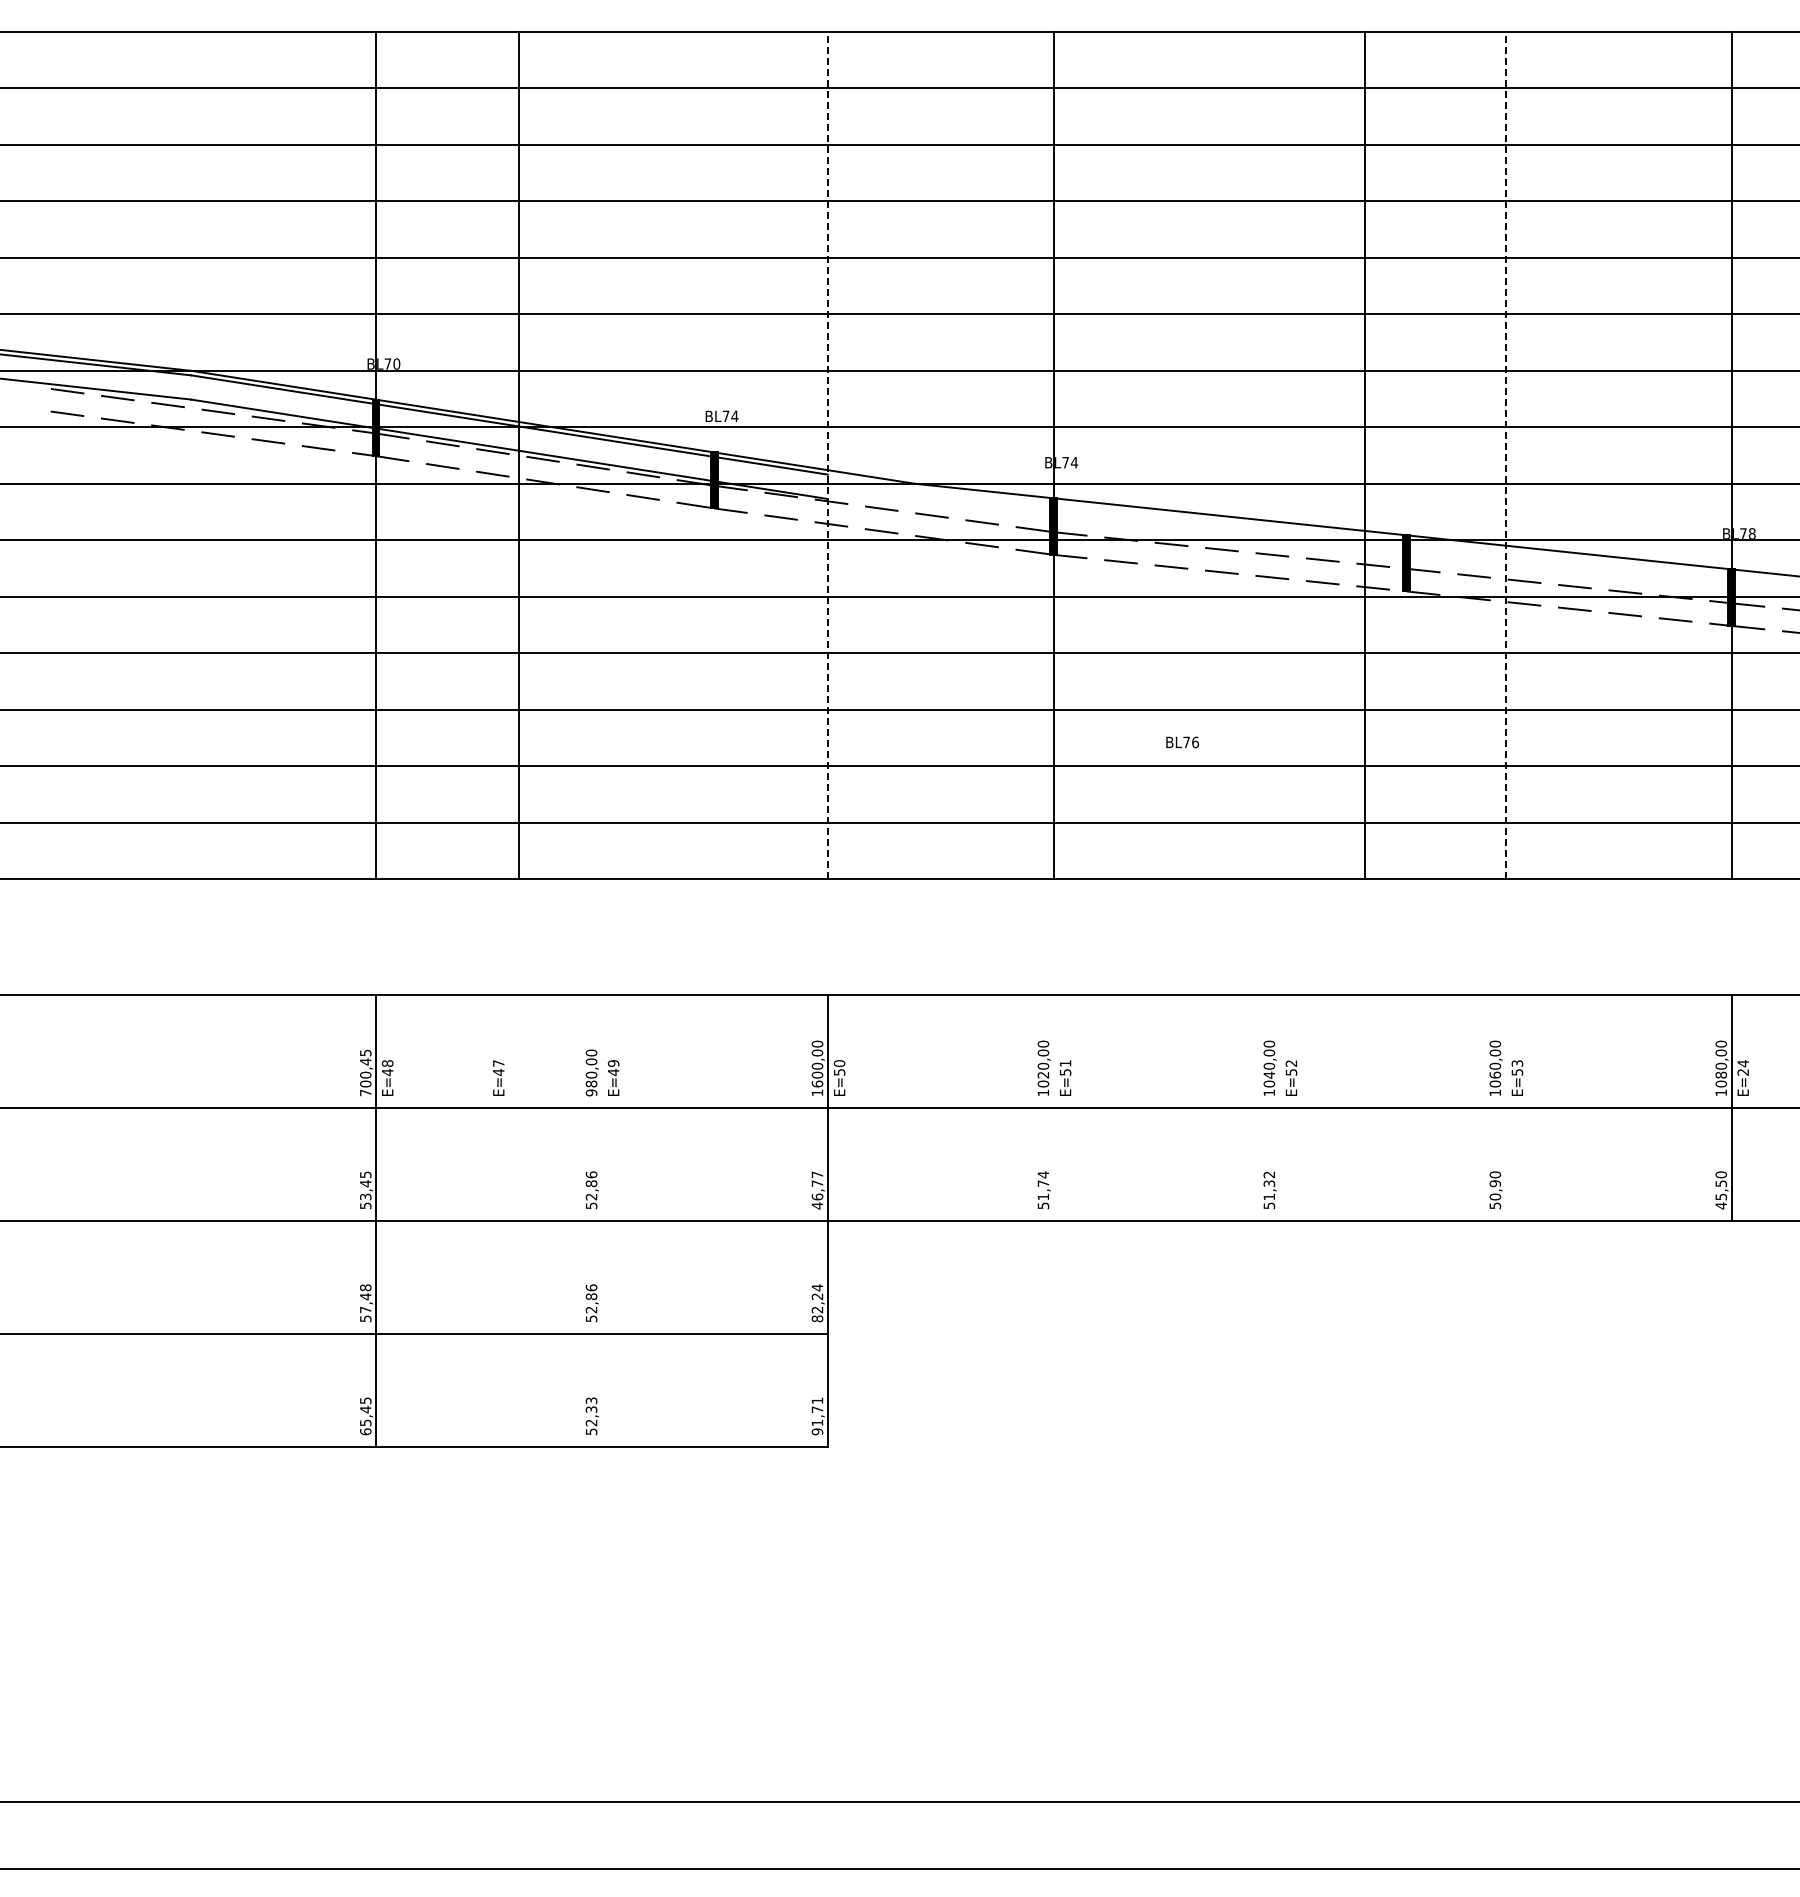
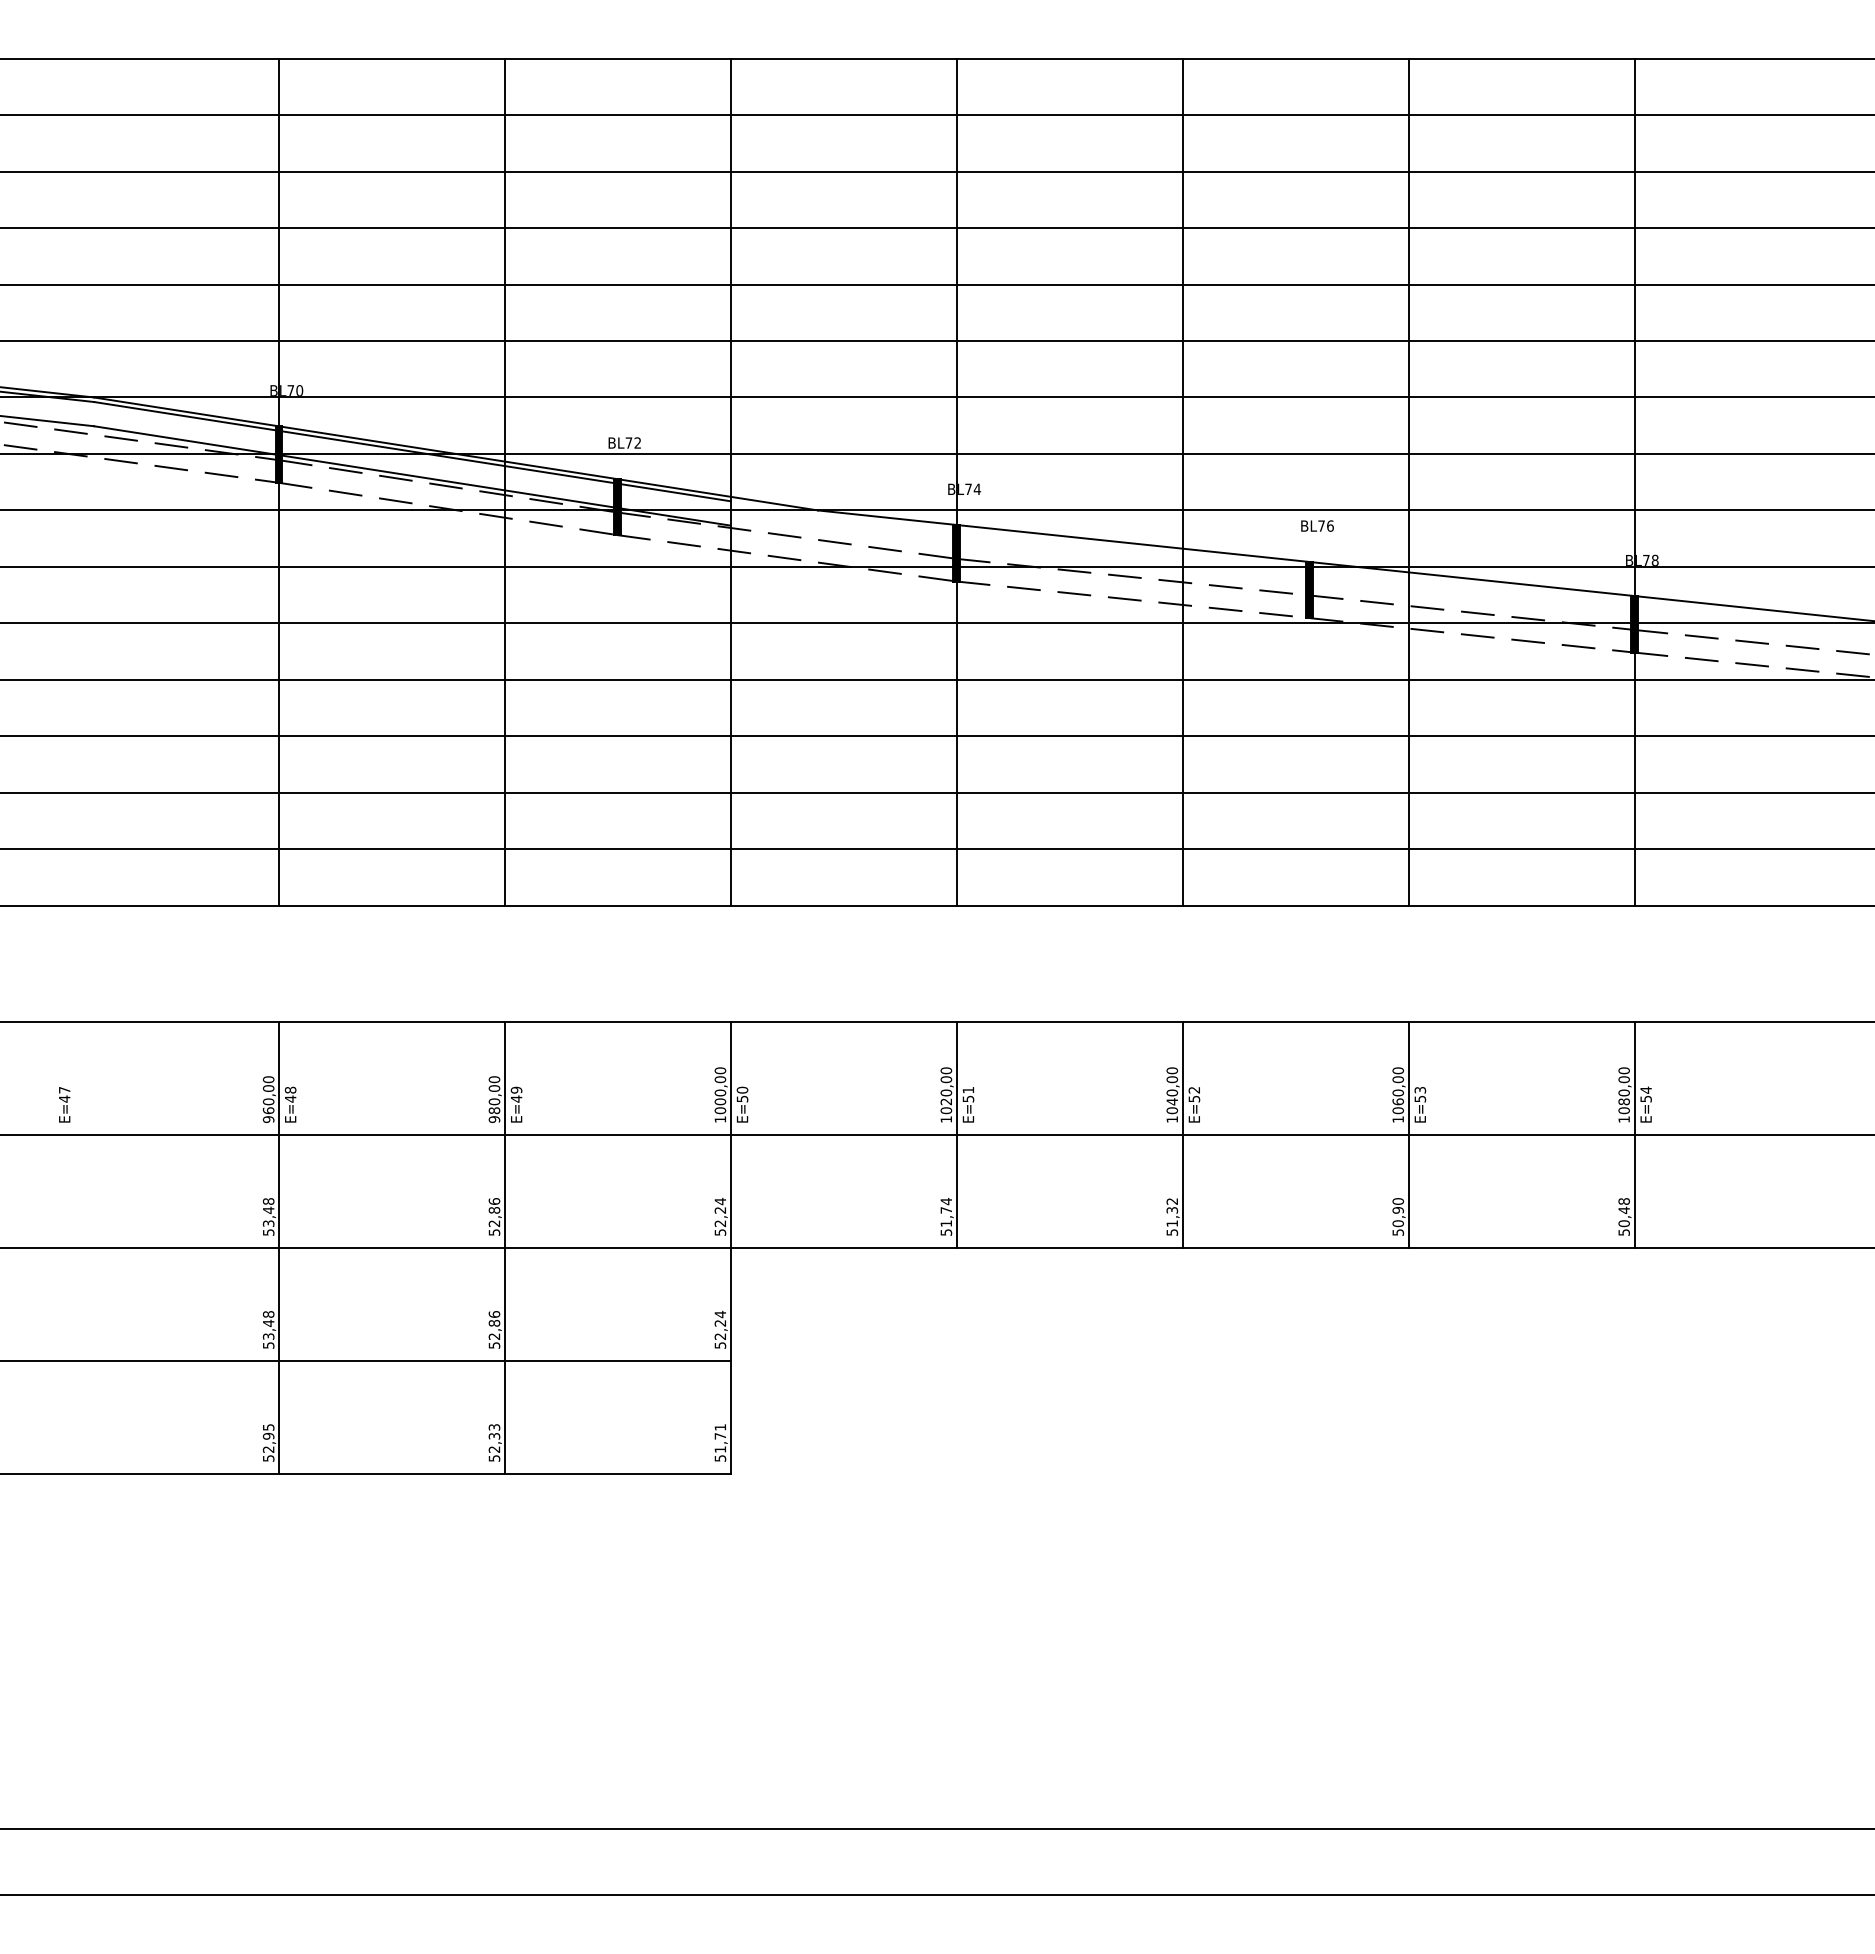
text: (734, 415) -> (637, 442), BL74 -> BL72
line: (518, 454) -> (504, 481), moved
line: (1364, 454) -> (1182, 481), moved
line: (827, 455) -> (730, 482), dashed -> solid
line: (1505, 455) -> (1408, 482), dashed -> solid
text: (1182, 741) -> (1317, 525), moved
text: (1742, 1071) -> (1645, 1098), E=24 -> E=54
text: (365, 1072) -> (268, 1099), 700,45 -> 960,00
text: (498, 1077) -> (64, 1104), moved
text: (816, 1083) -> (719, 1110), 1600,00 -> 1000,00
line: (1053, 1107) -> (956, 1134), added
line: (1279, 1107) -> (1182, 1134), added
line: (1505, 1107) -> (1408, 1134), added
text: (365, 1174) -> (268, 1201), 53,45 -> 53,48
text: (817, 1189) -> (720, 1216), 46,77 -> 52,24
text: (1720, 1190) -> (1623, 1217), 45,50 -> 50,48
line: (601, 1220) -> (504, 1247), added
text: (365, 1309) -> (268, 1336), 57,48 -> 53,48
text: (817, 1318) -> (720, 1345), 82,24 -> 52,24
text: (365, 1419) -> (268, 1446), 65,45 -> 52,95
text: (816, 1431) -> (719, 1458), 91,71 -> 51,71

